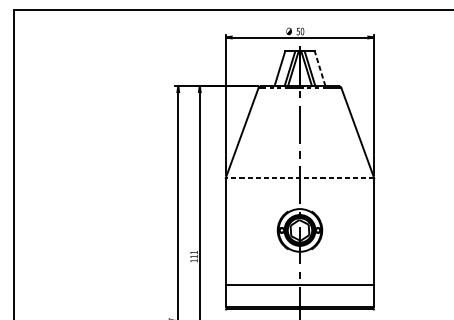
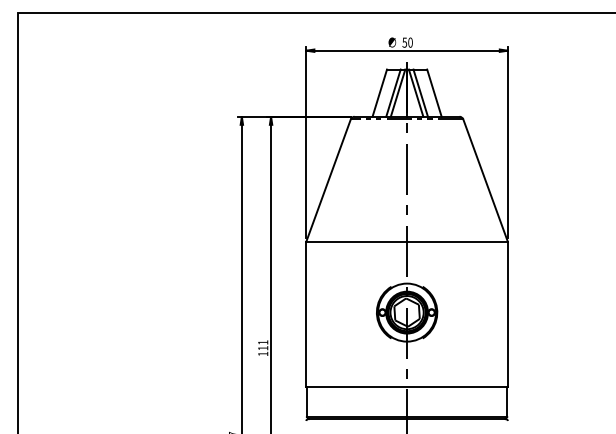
line: (320, 69) -> (434, 93), dashed -> solid
line: (300, 178) -> (407, 241), dashed -> solid

